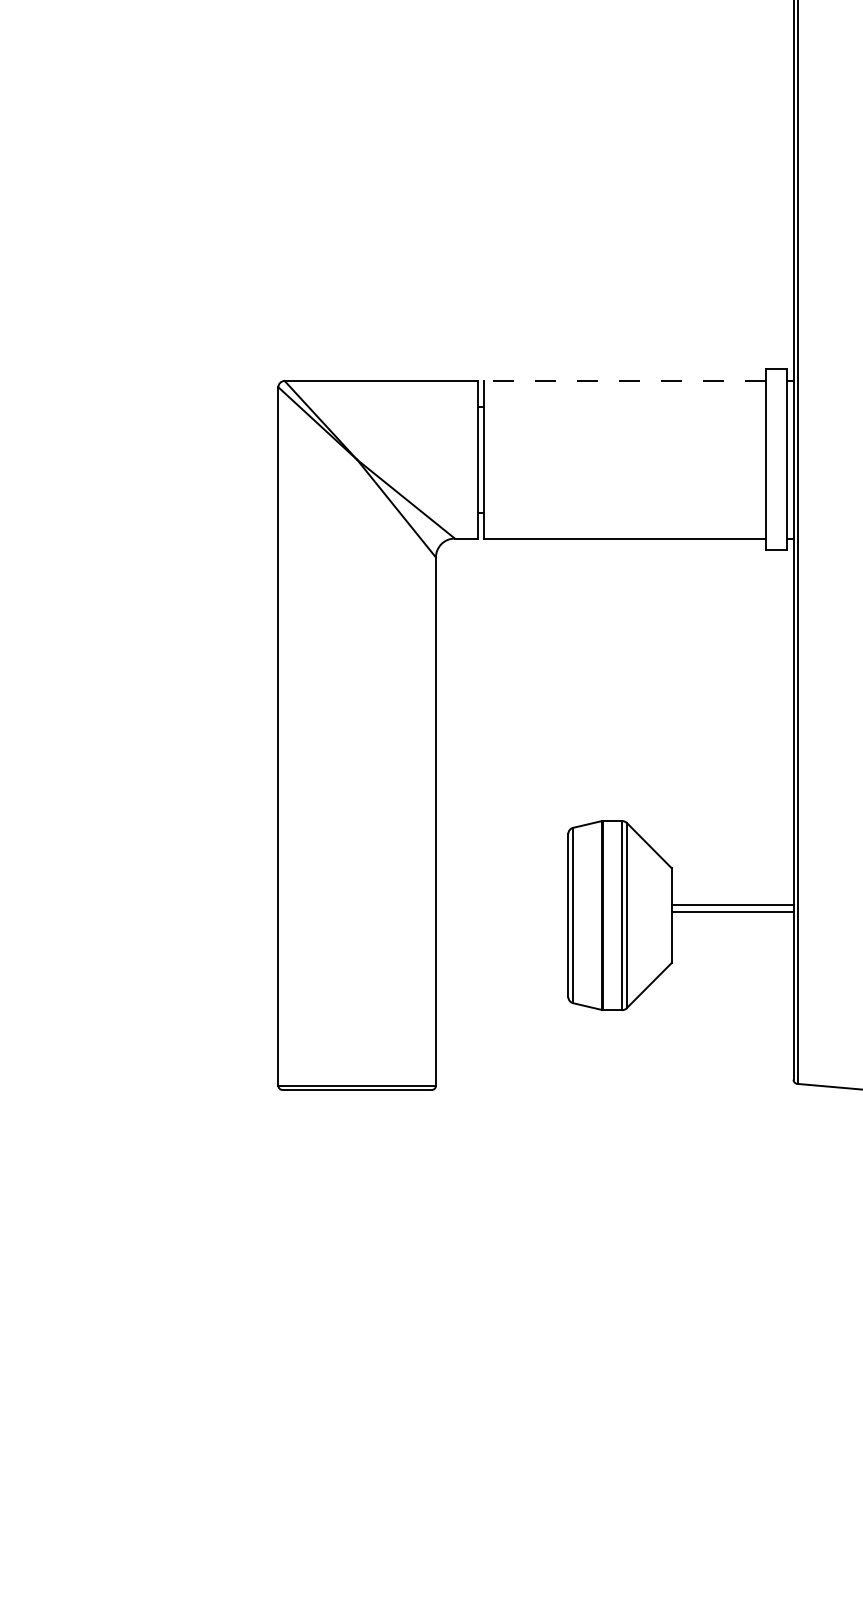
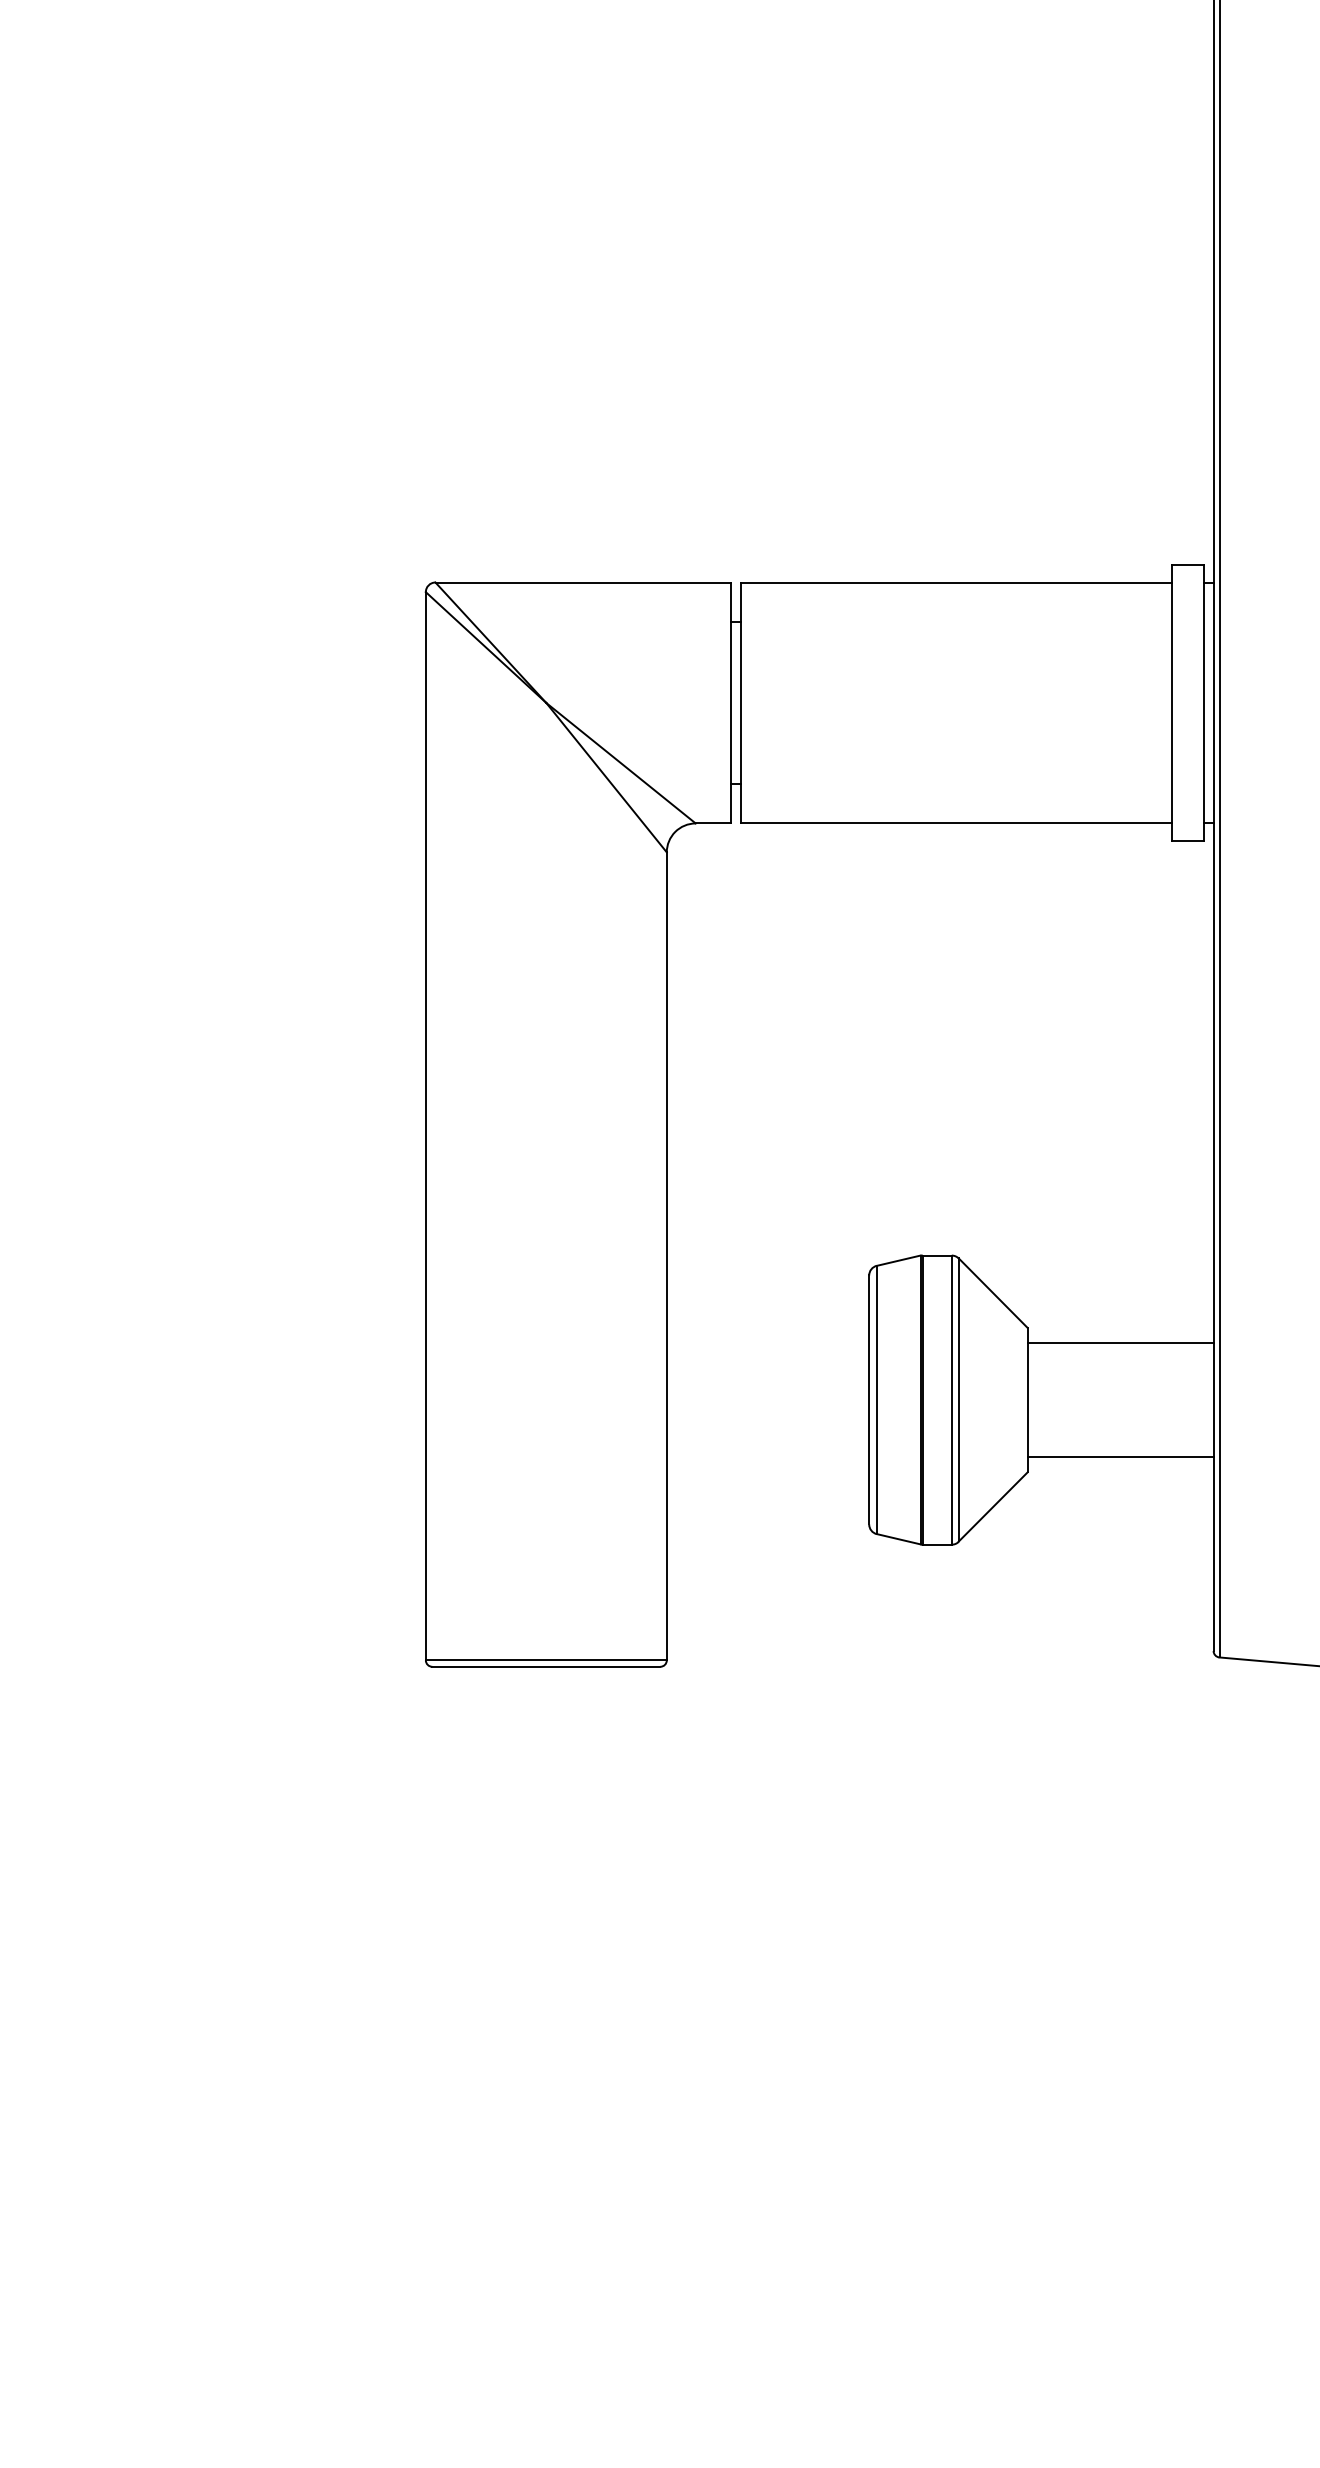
line: (625, 381) -> (956, 583), dashed -> solid
line: (732, 904) -> (1120, 1456), moved
line: (732, 912) -> (1120, 1343), moved

